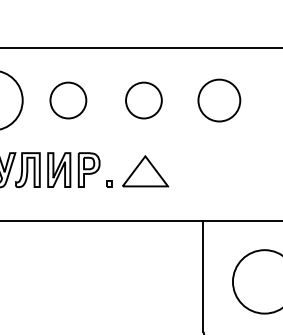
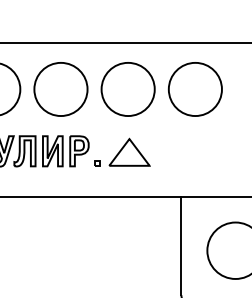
circle: (67, 100) -> (60, 89), size x1.67
circle: (143, 100) -> (127, 89), size x1.67
circle: (218, 100) -> (194, 89), size x1.43

